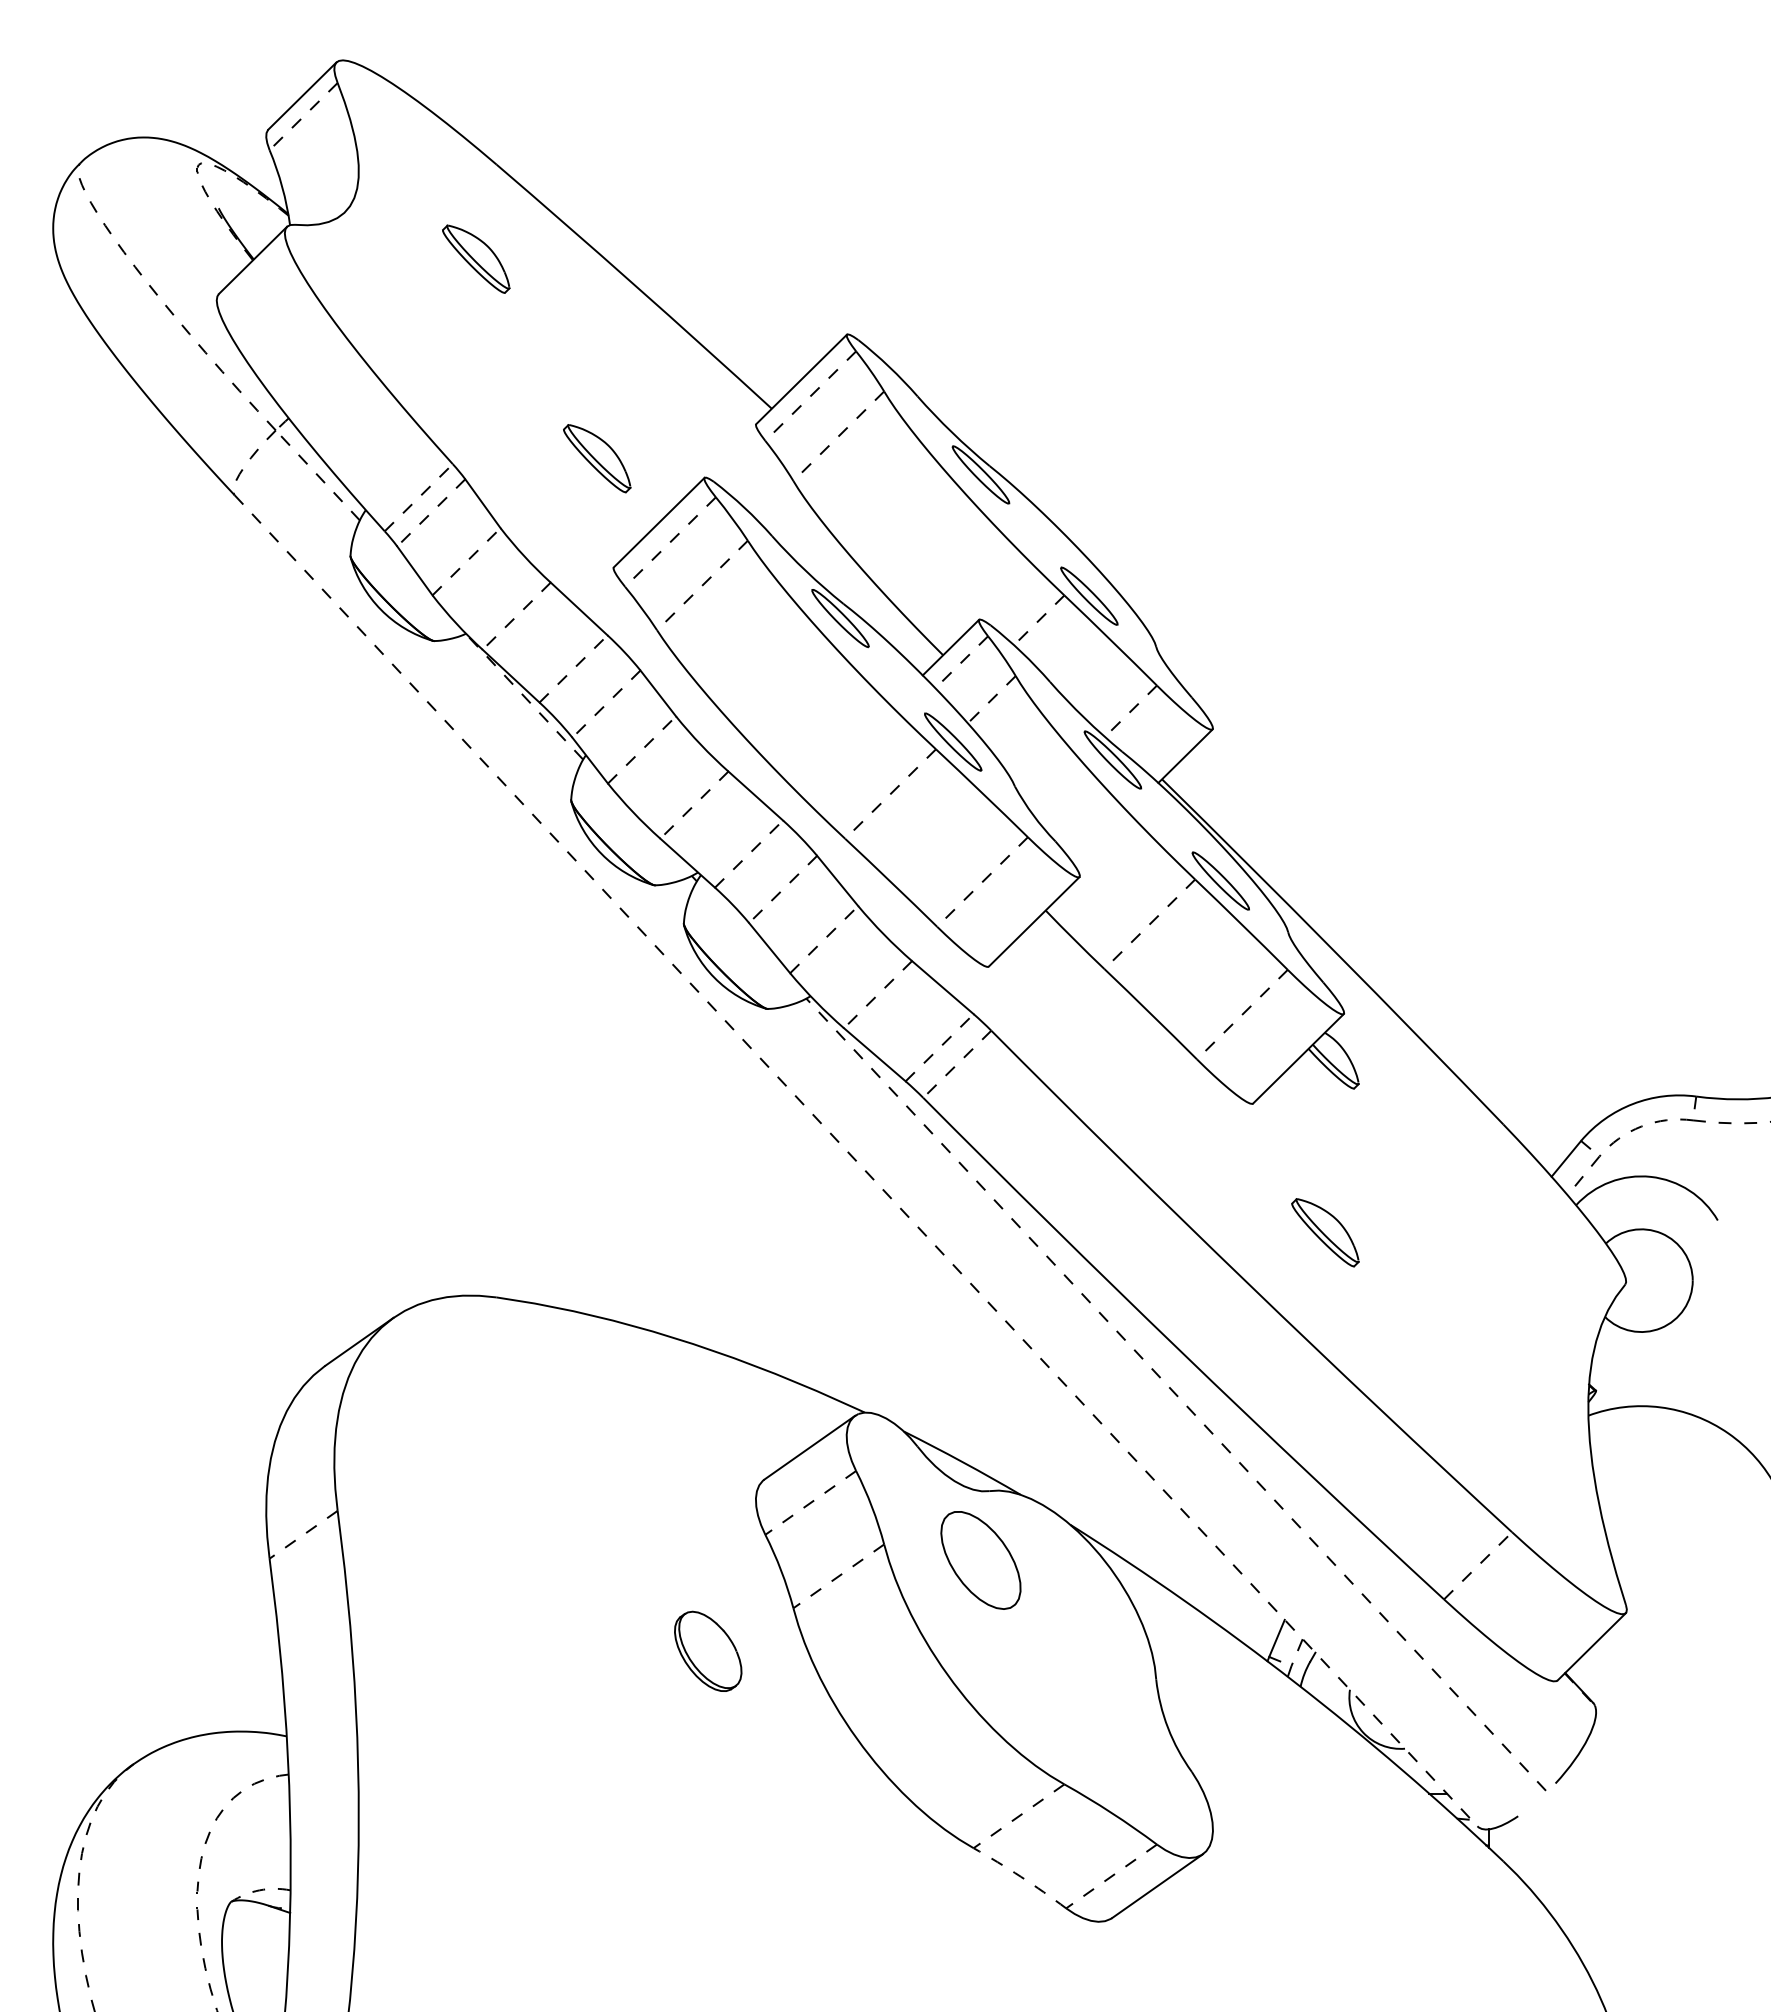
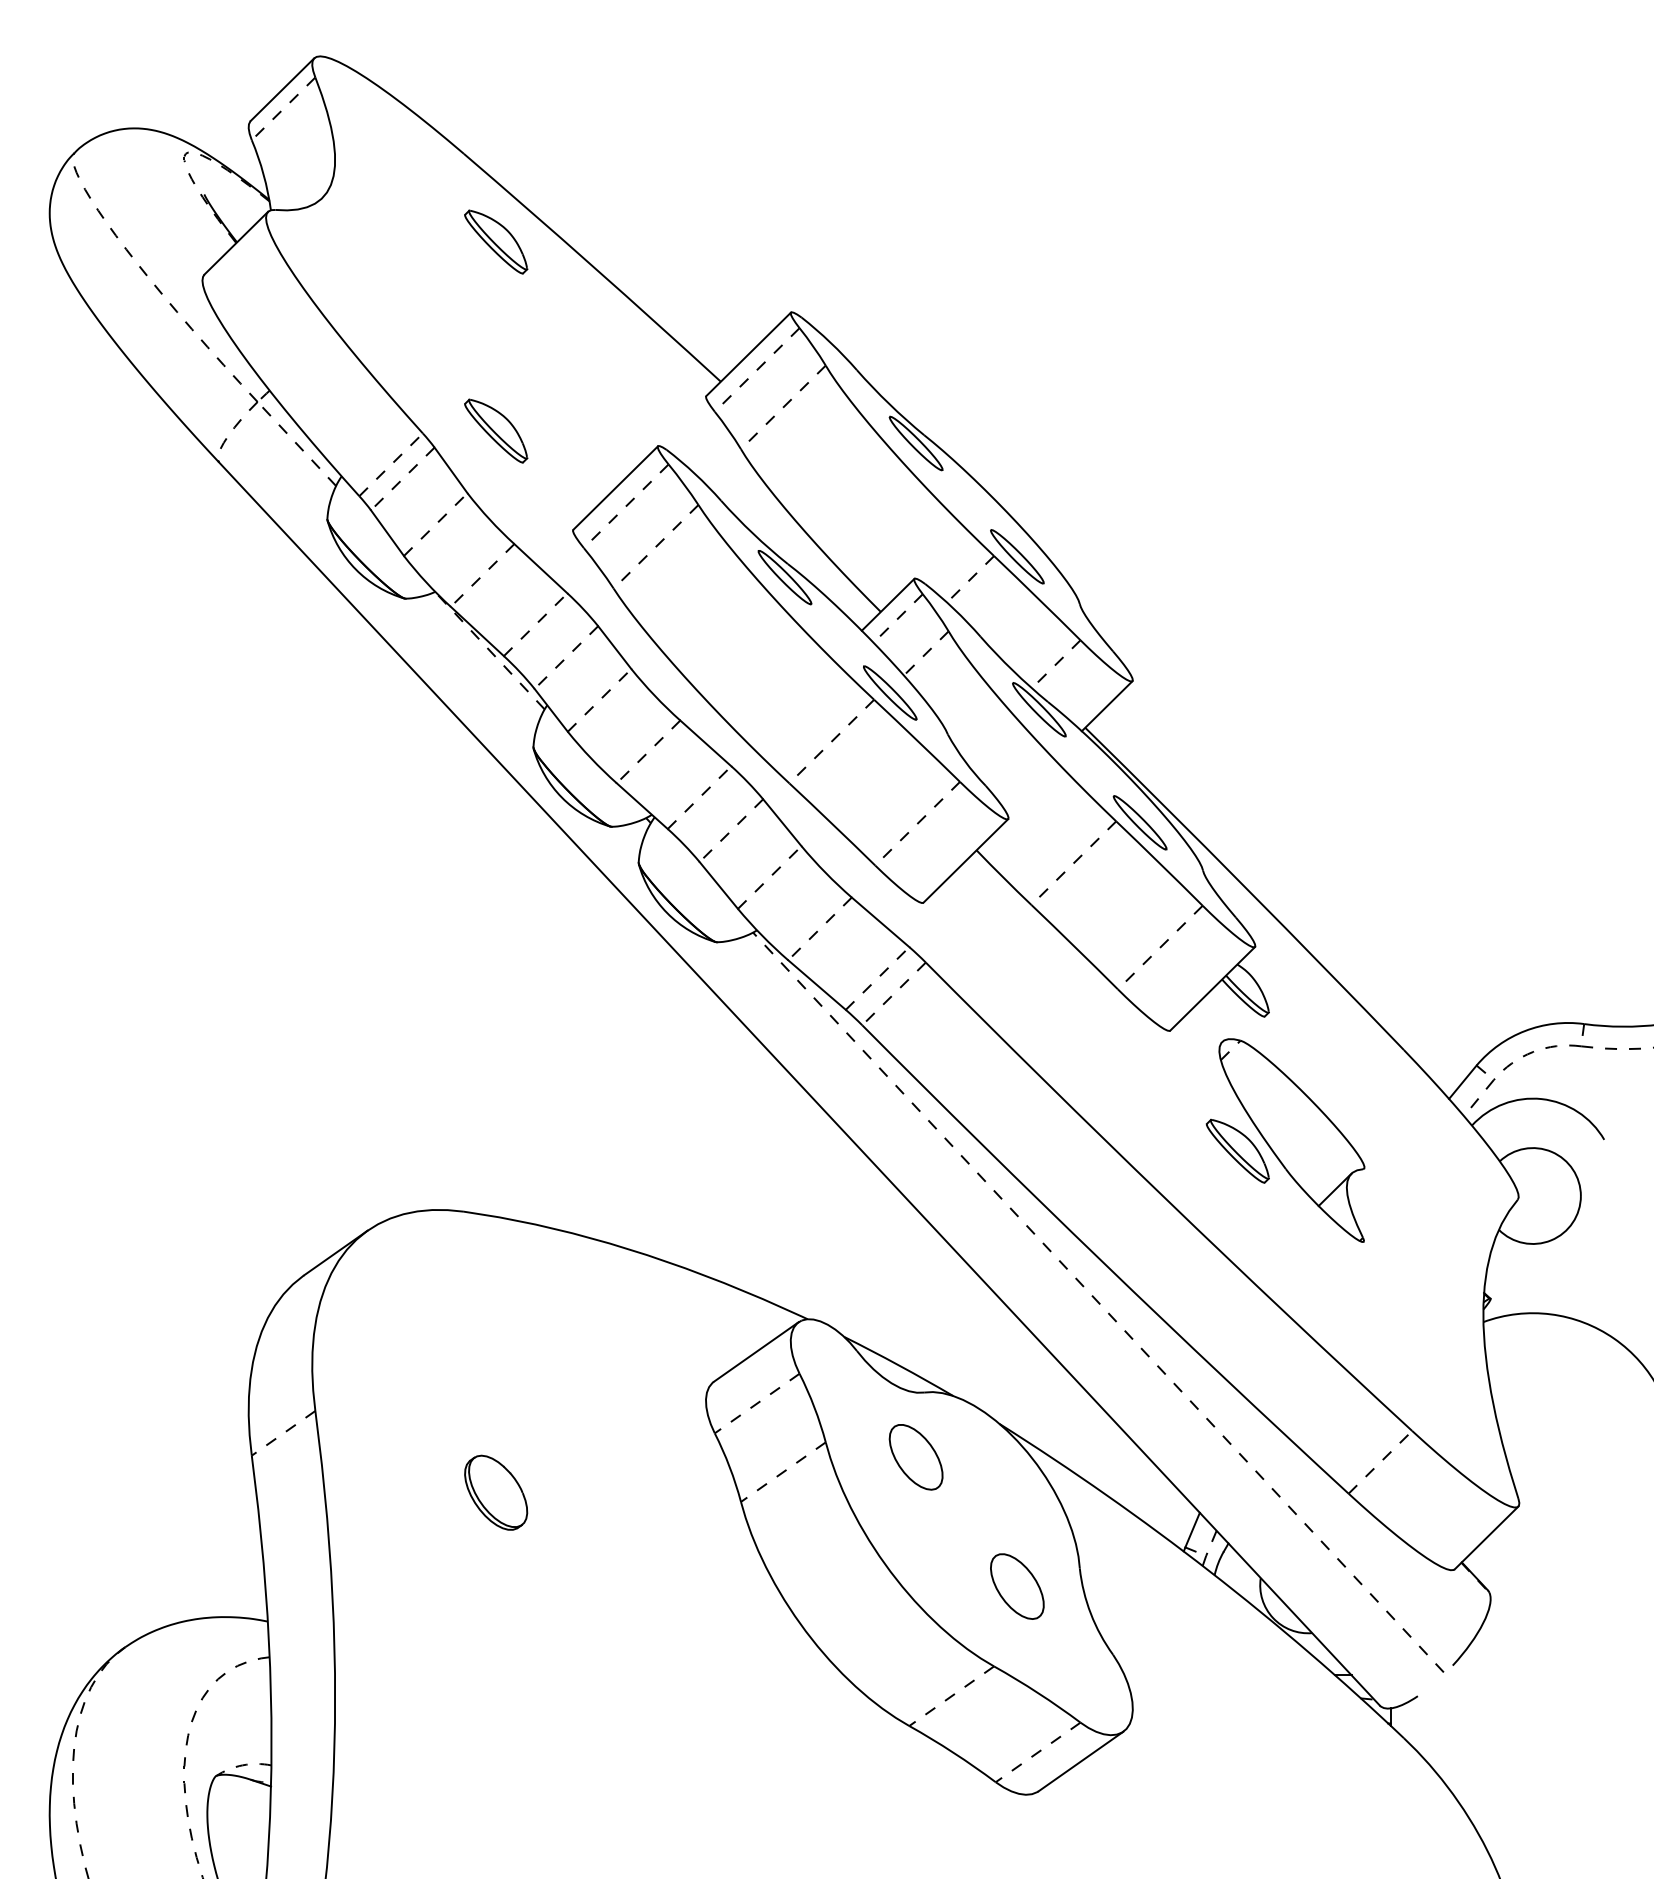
part: (476, 258) -> (496, 241), moved
part: (597, 458) -> (496, 430), moved
line: (856, 1160) -> (799, 1083), dashed -> solid
part: (1382, 1220) -> (1291, 1139), added
part: (980, 1560) -> (915, 1457), size x0.71
part: (708, 1650) -> (496, 1491), moved
part: (1089, 1698) -> (1017, 1586), added
arc: (1020, 1876) -> (953, 1752), dashed -> solid

